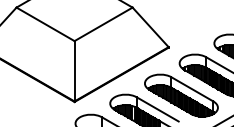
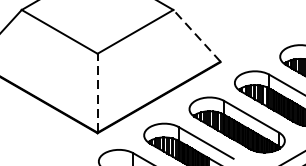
line: (150, 27) -> (196, 35), solid -> dashed
line: (74, 70) -> (97, 92), solid -> dashed

